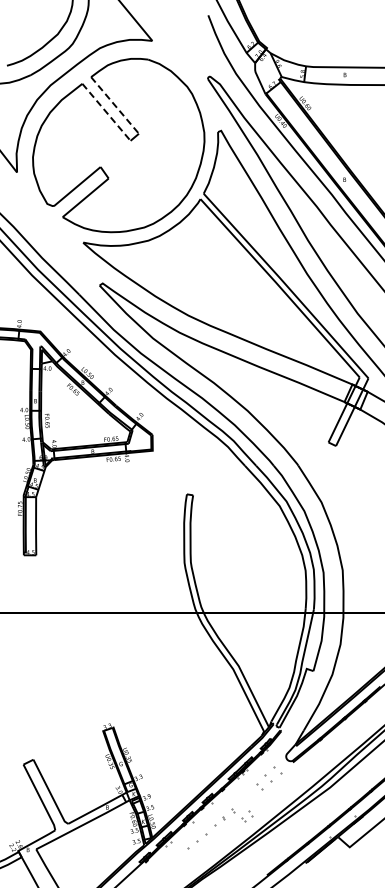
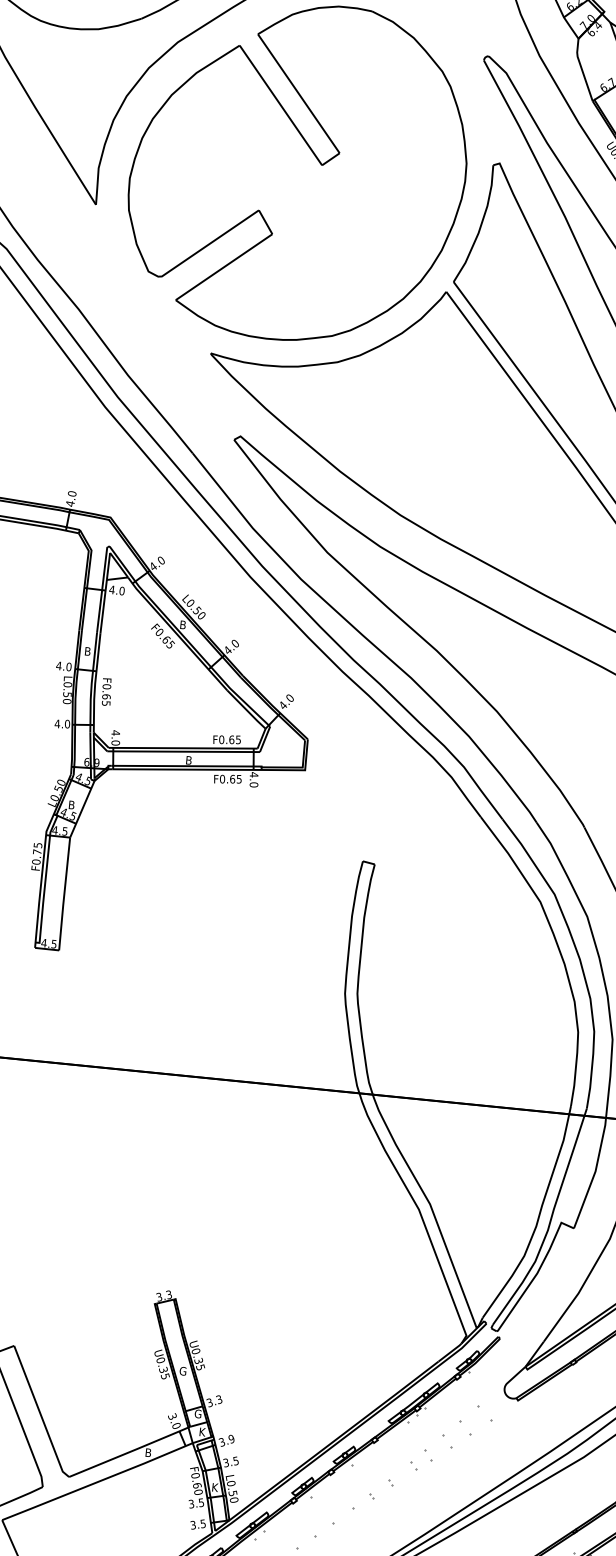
line: (115, 105) -> (299, 93), dashed -> solid
line: (106, 112) -> (280, 105), dashed -> solid
part: (247, 816) -> (421, 1460), moved

